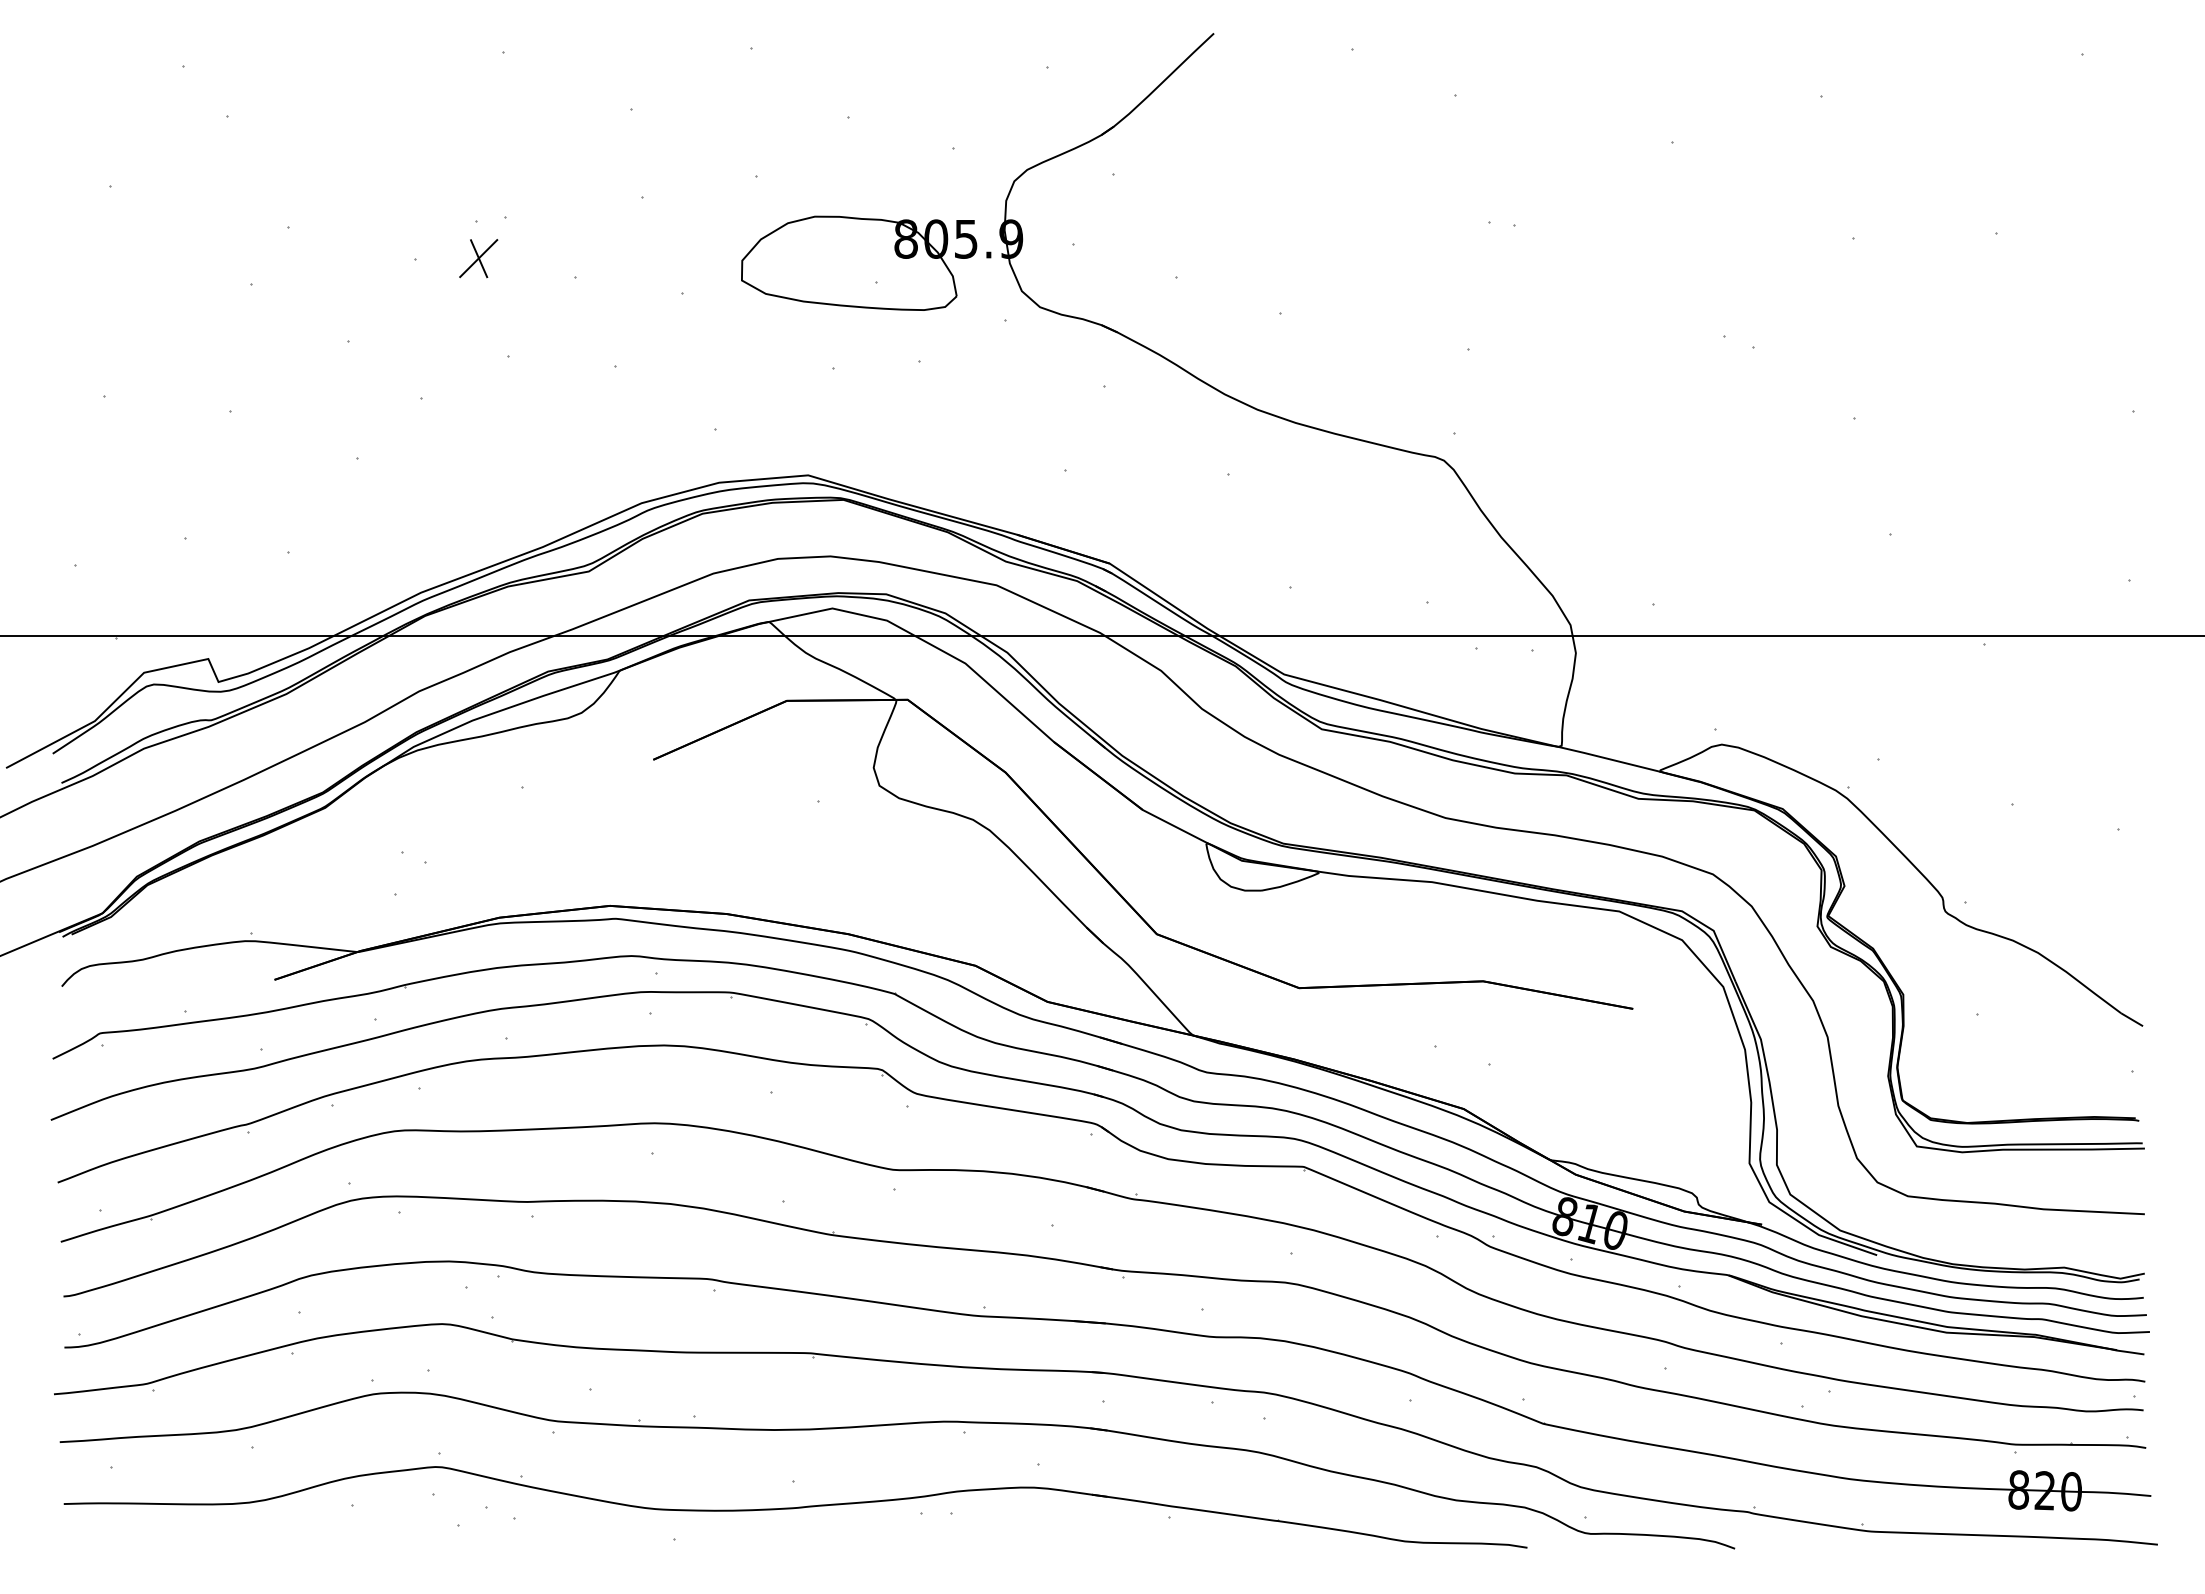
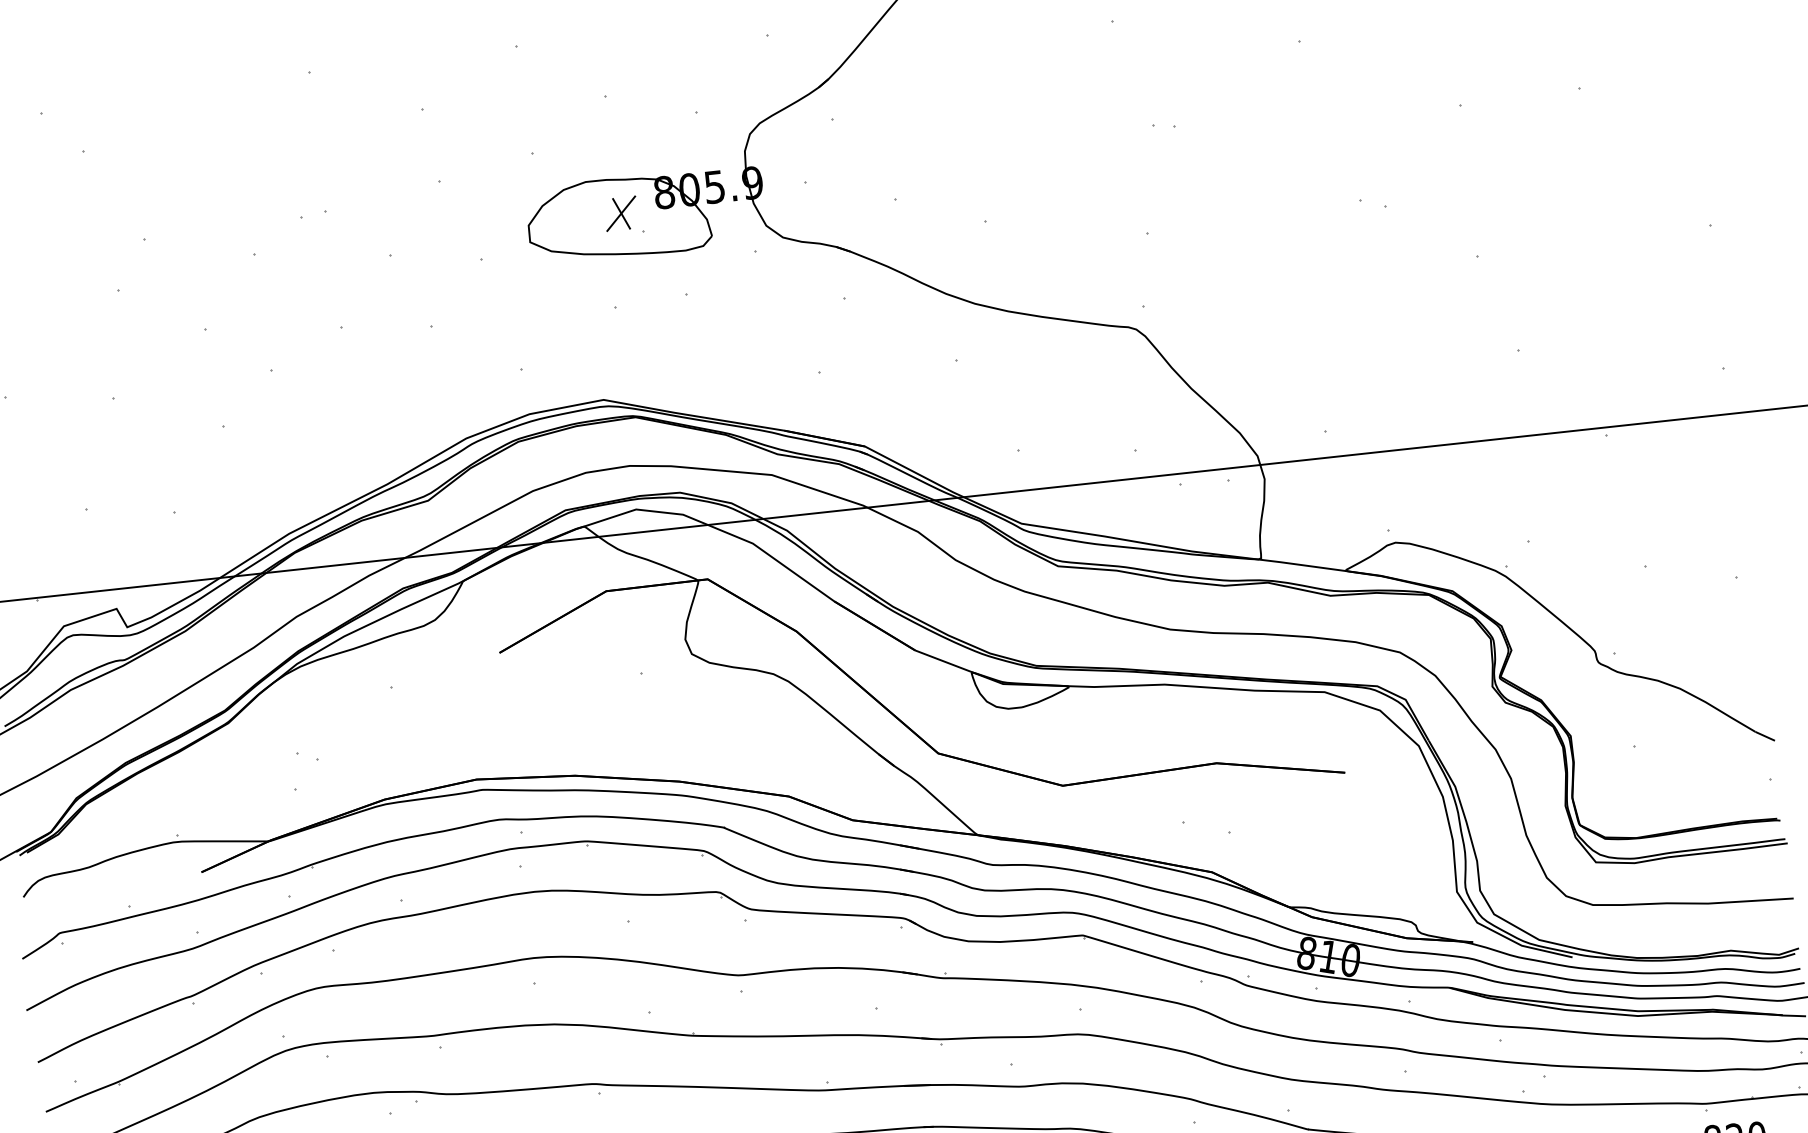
part: (478, 258) -> (621, 213), moved

